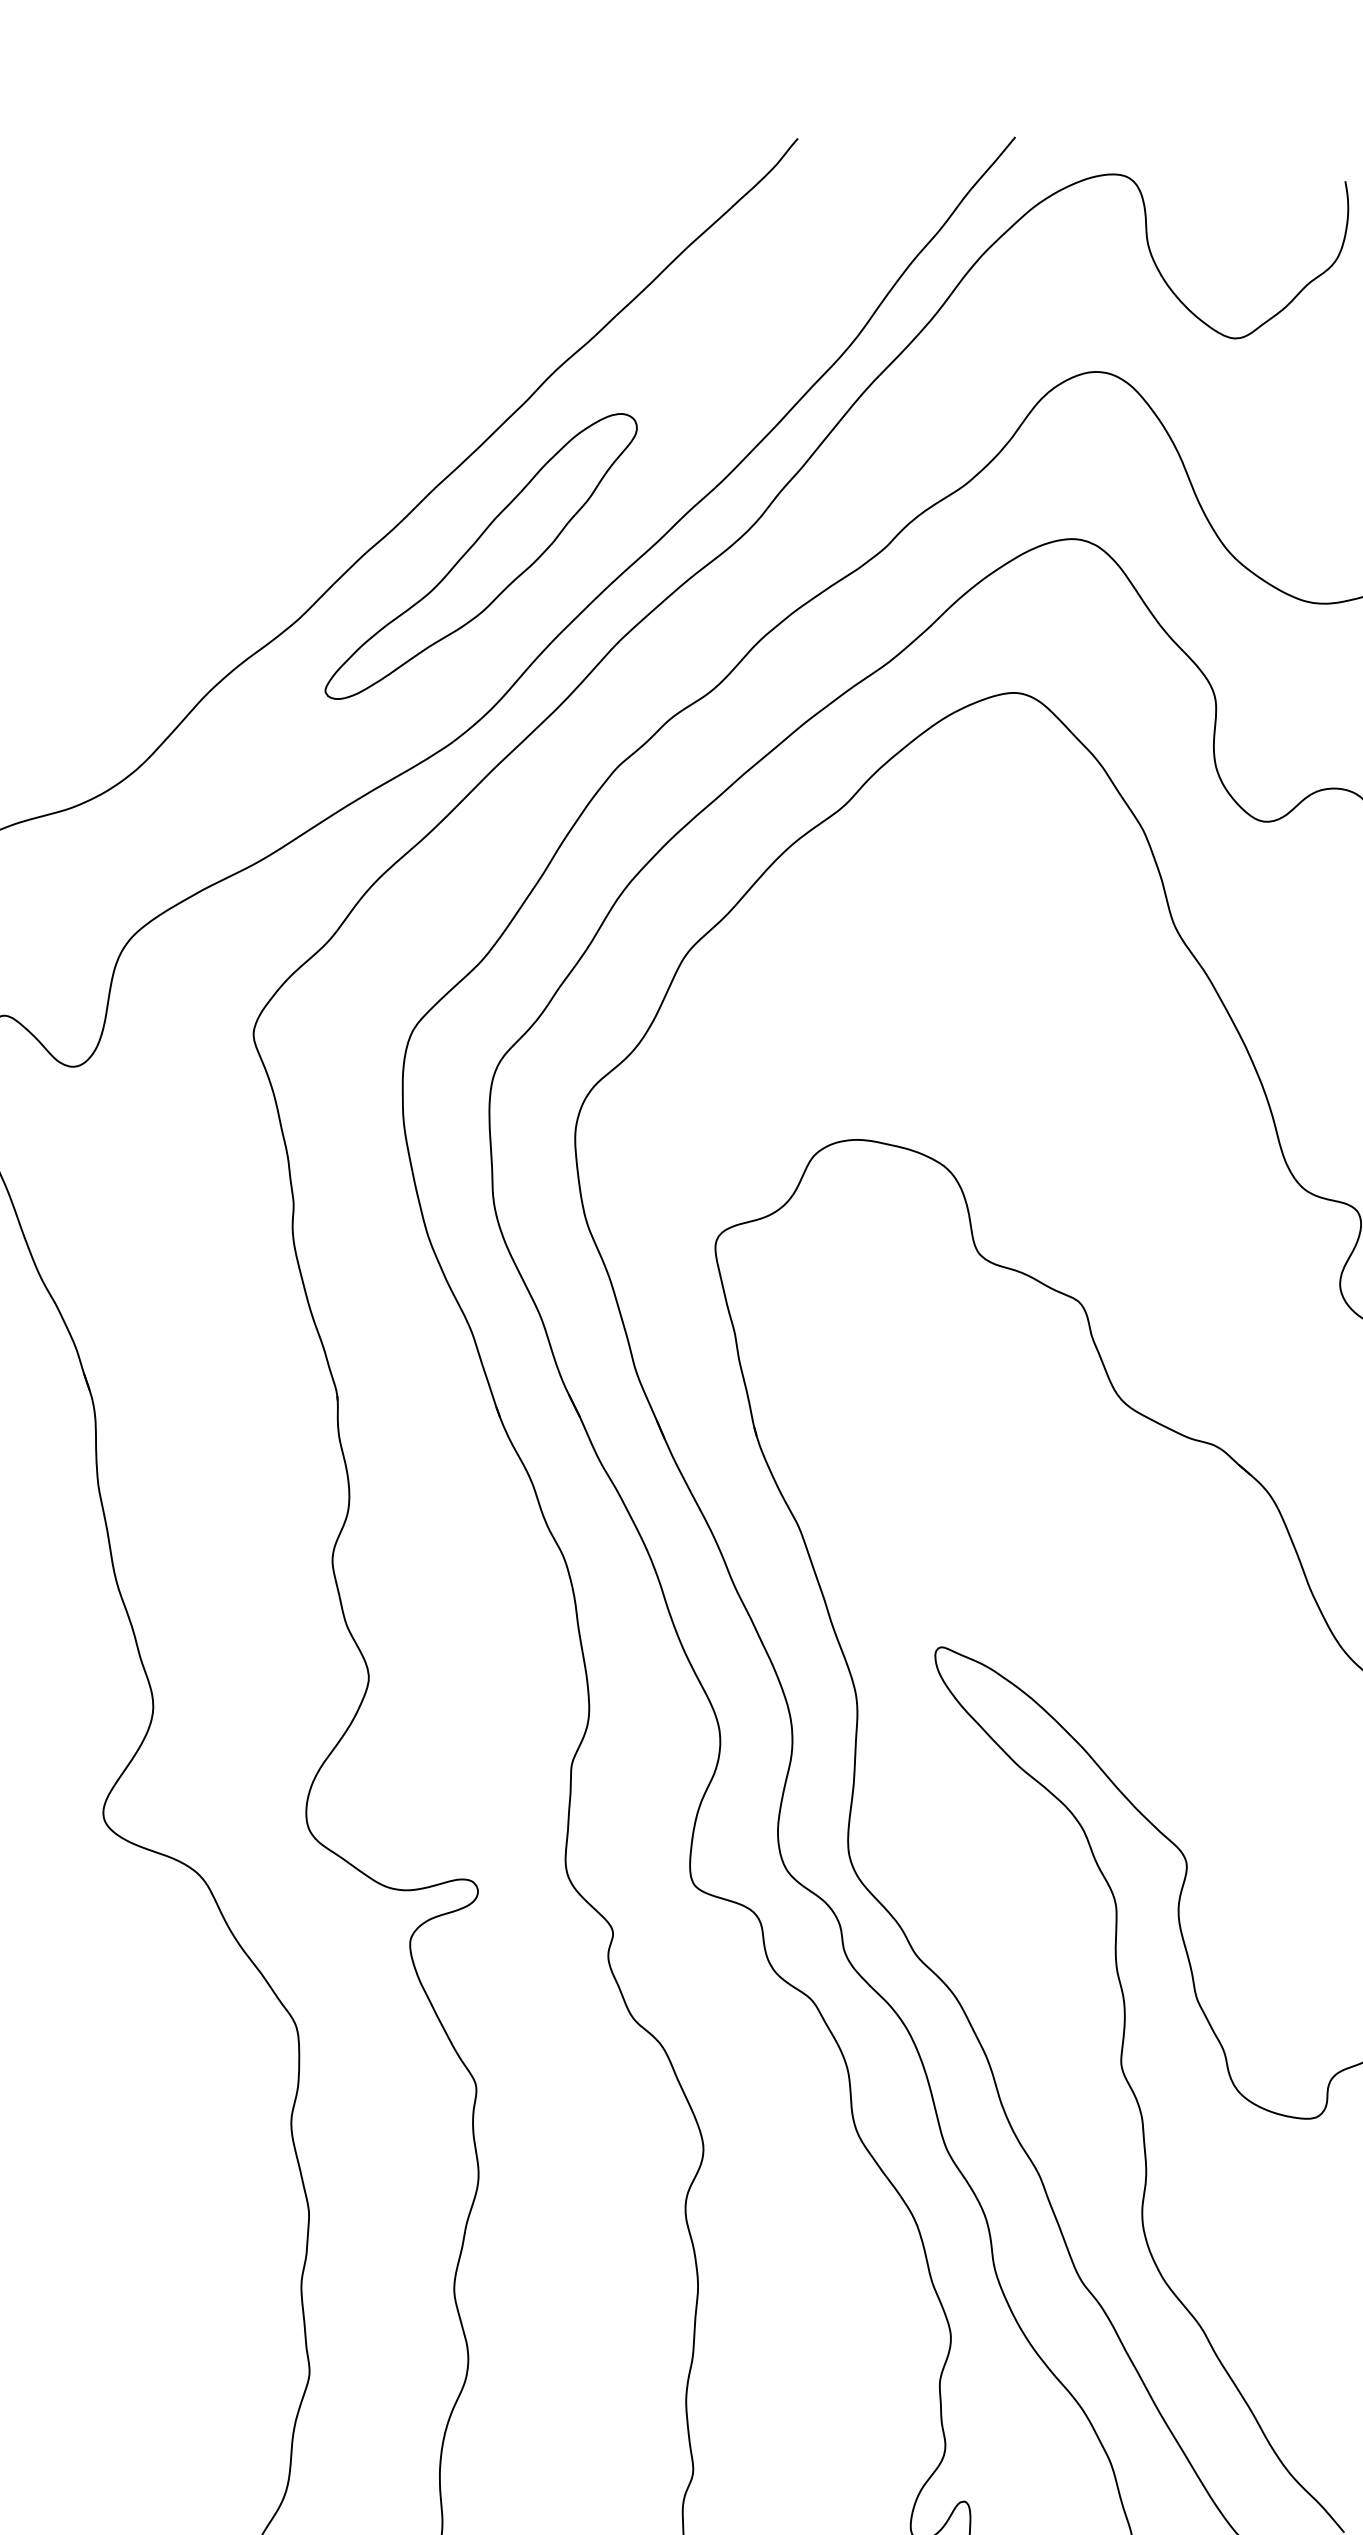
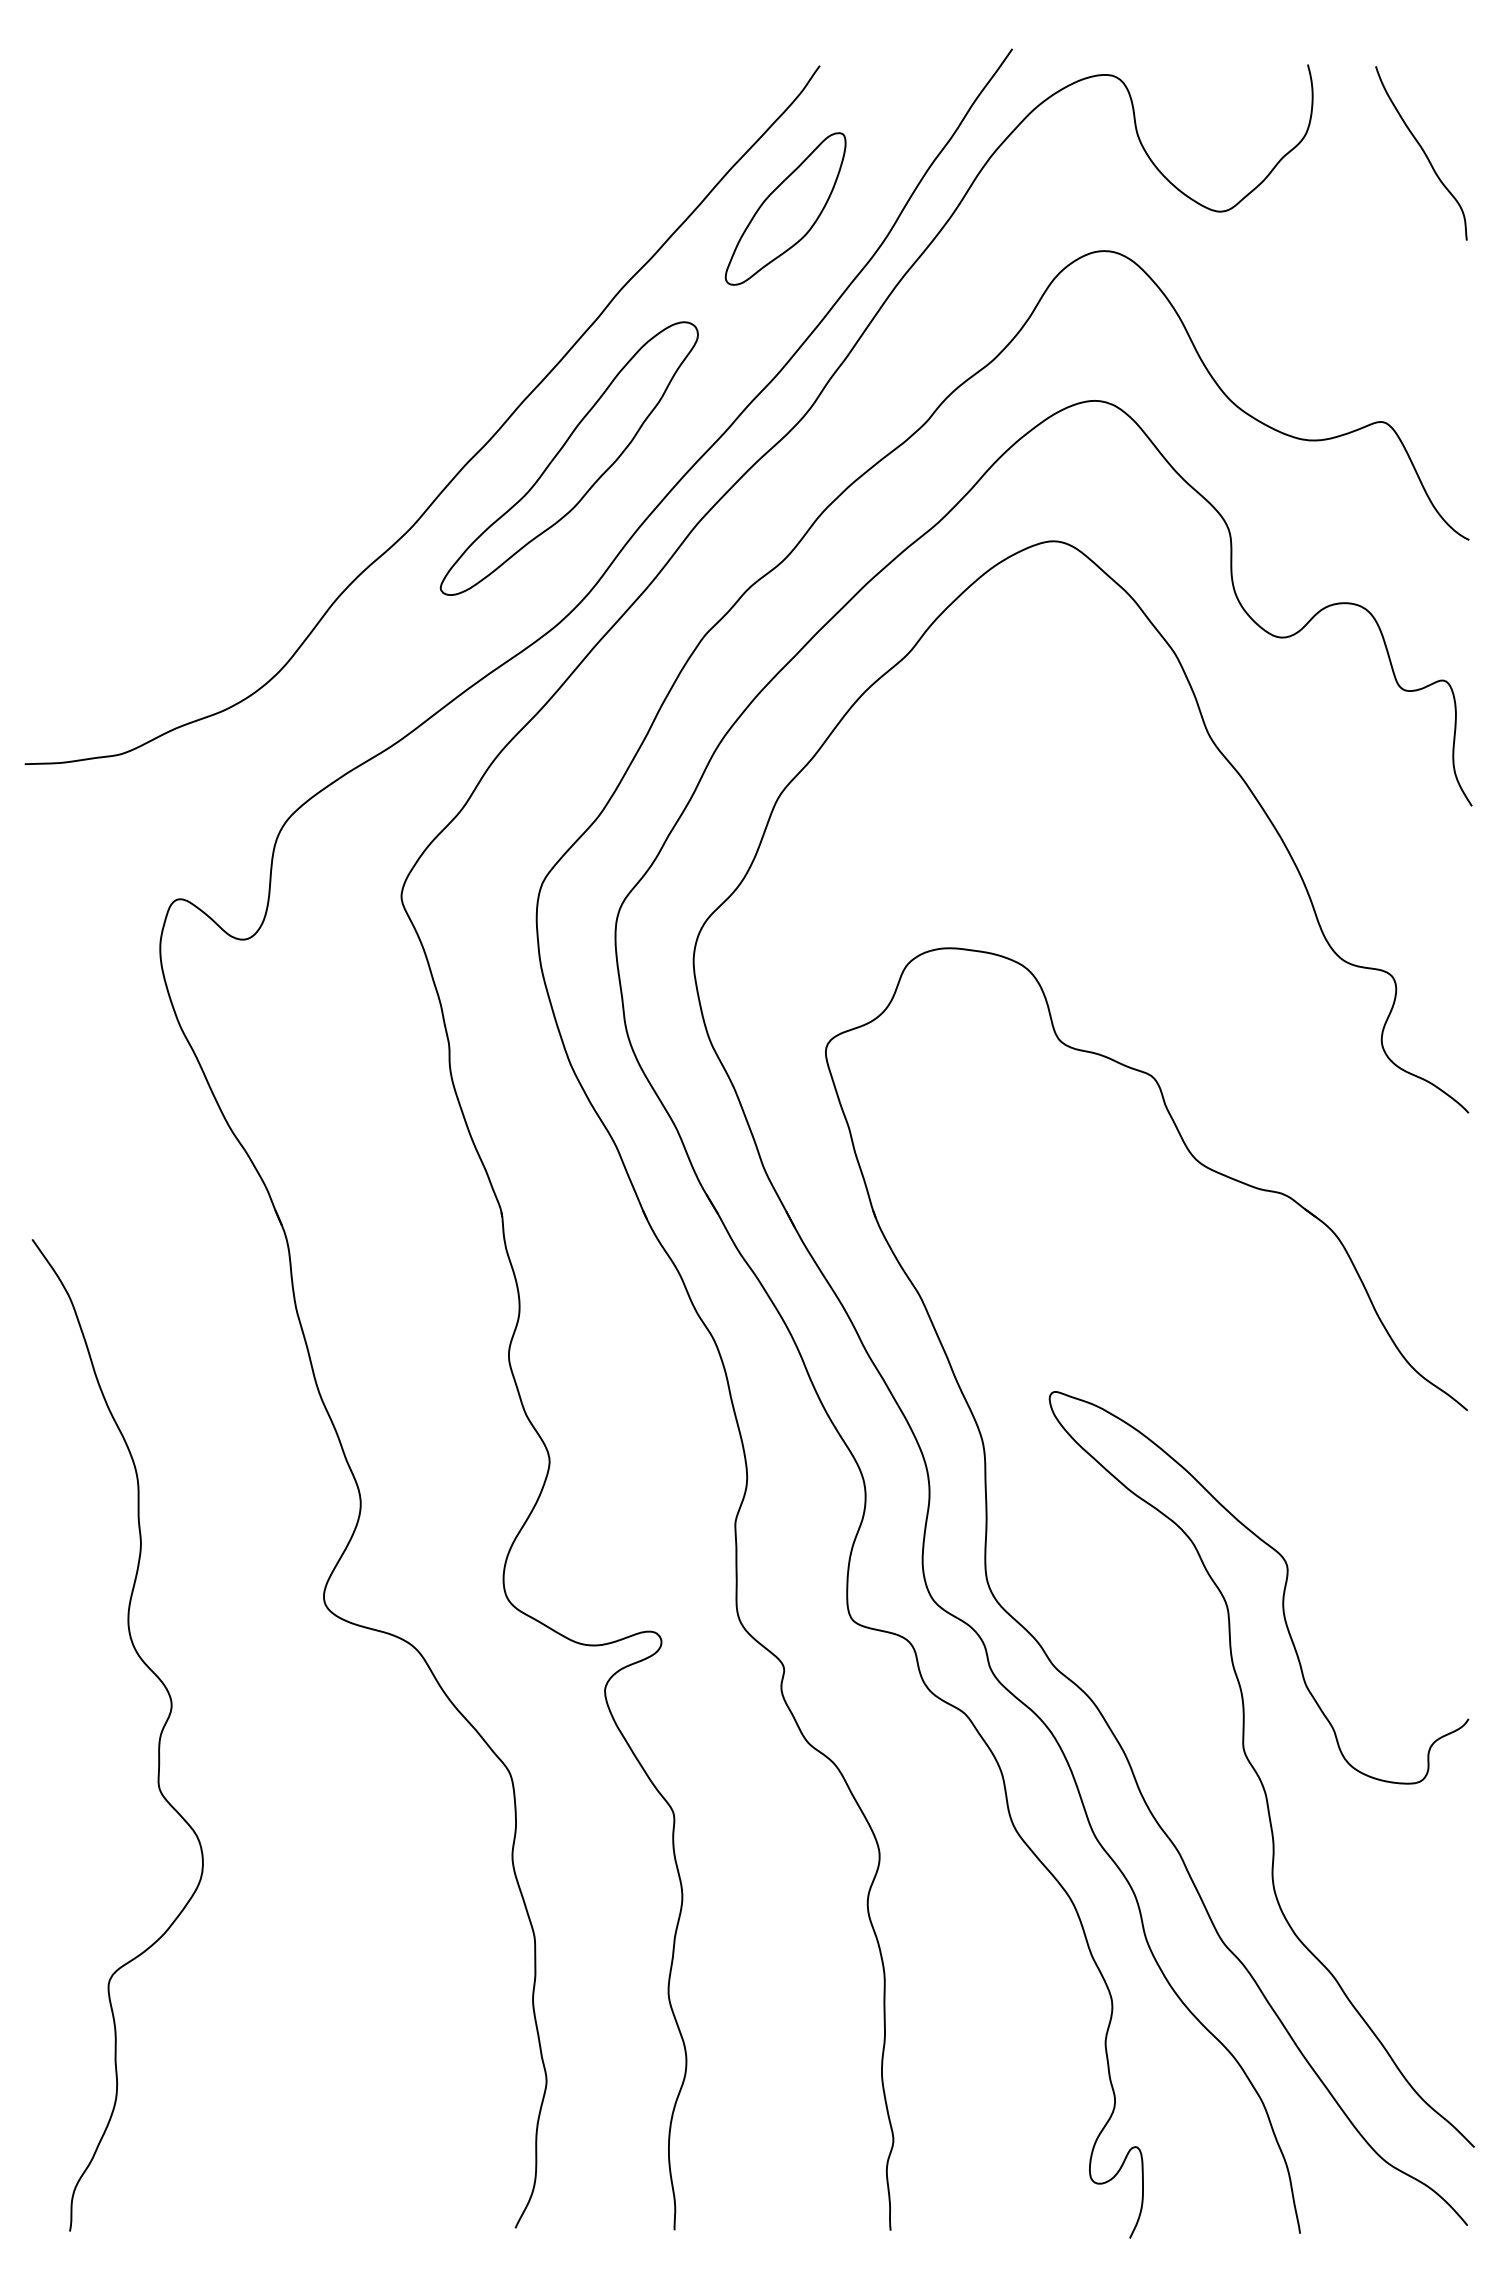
part: (746, 295) -> (785, 208), added

